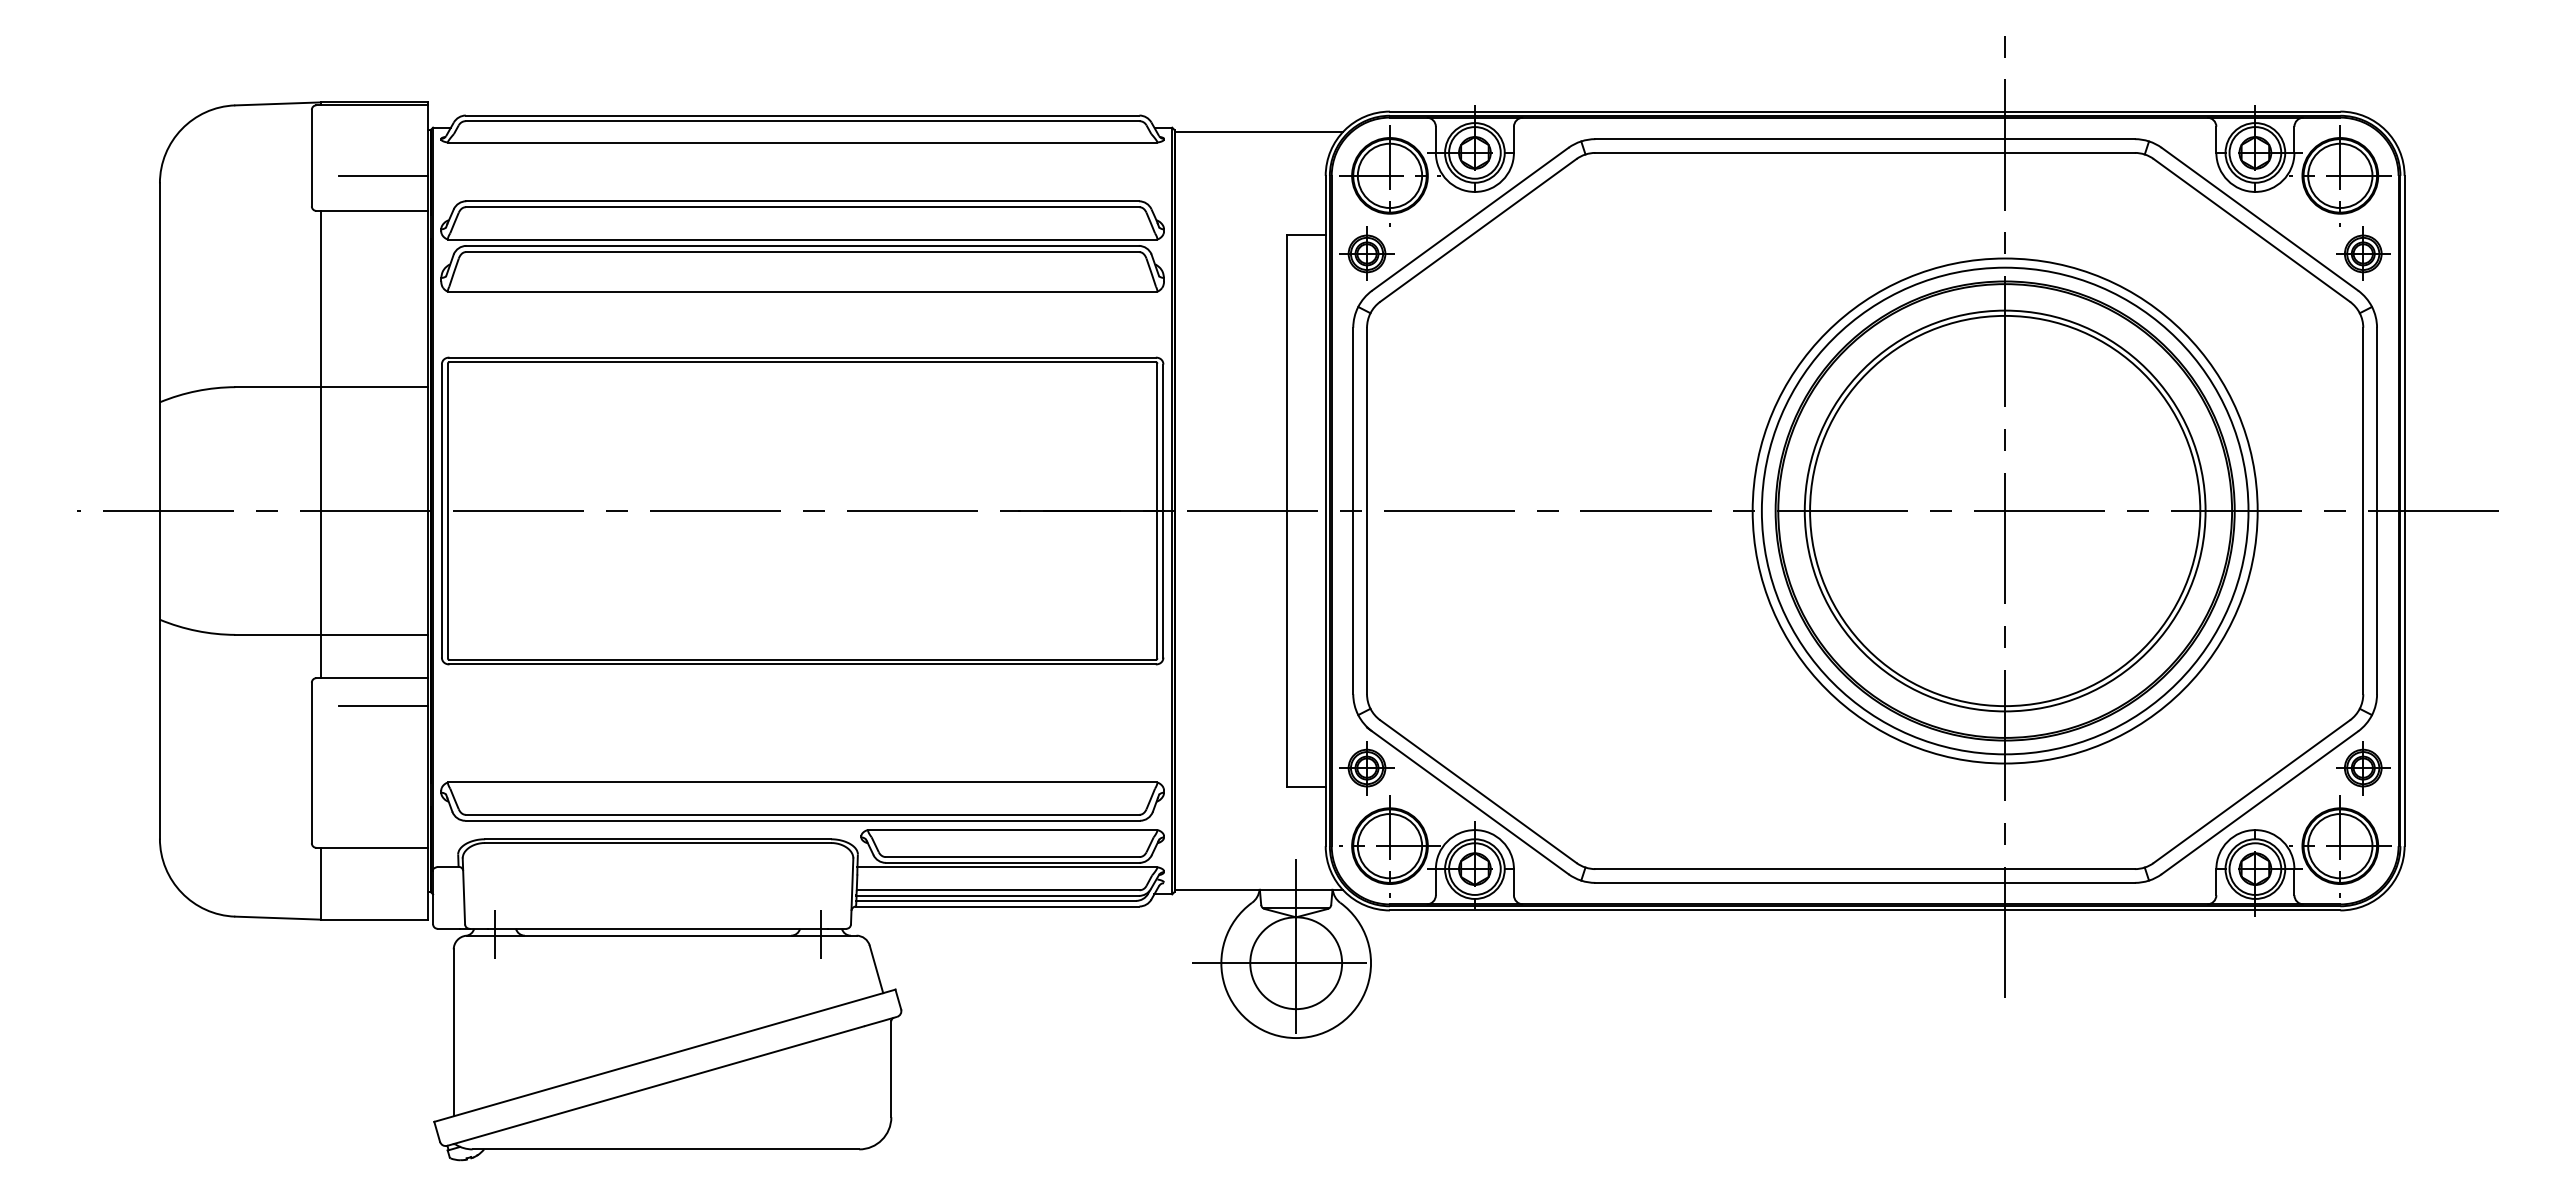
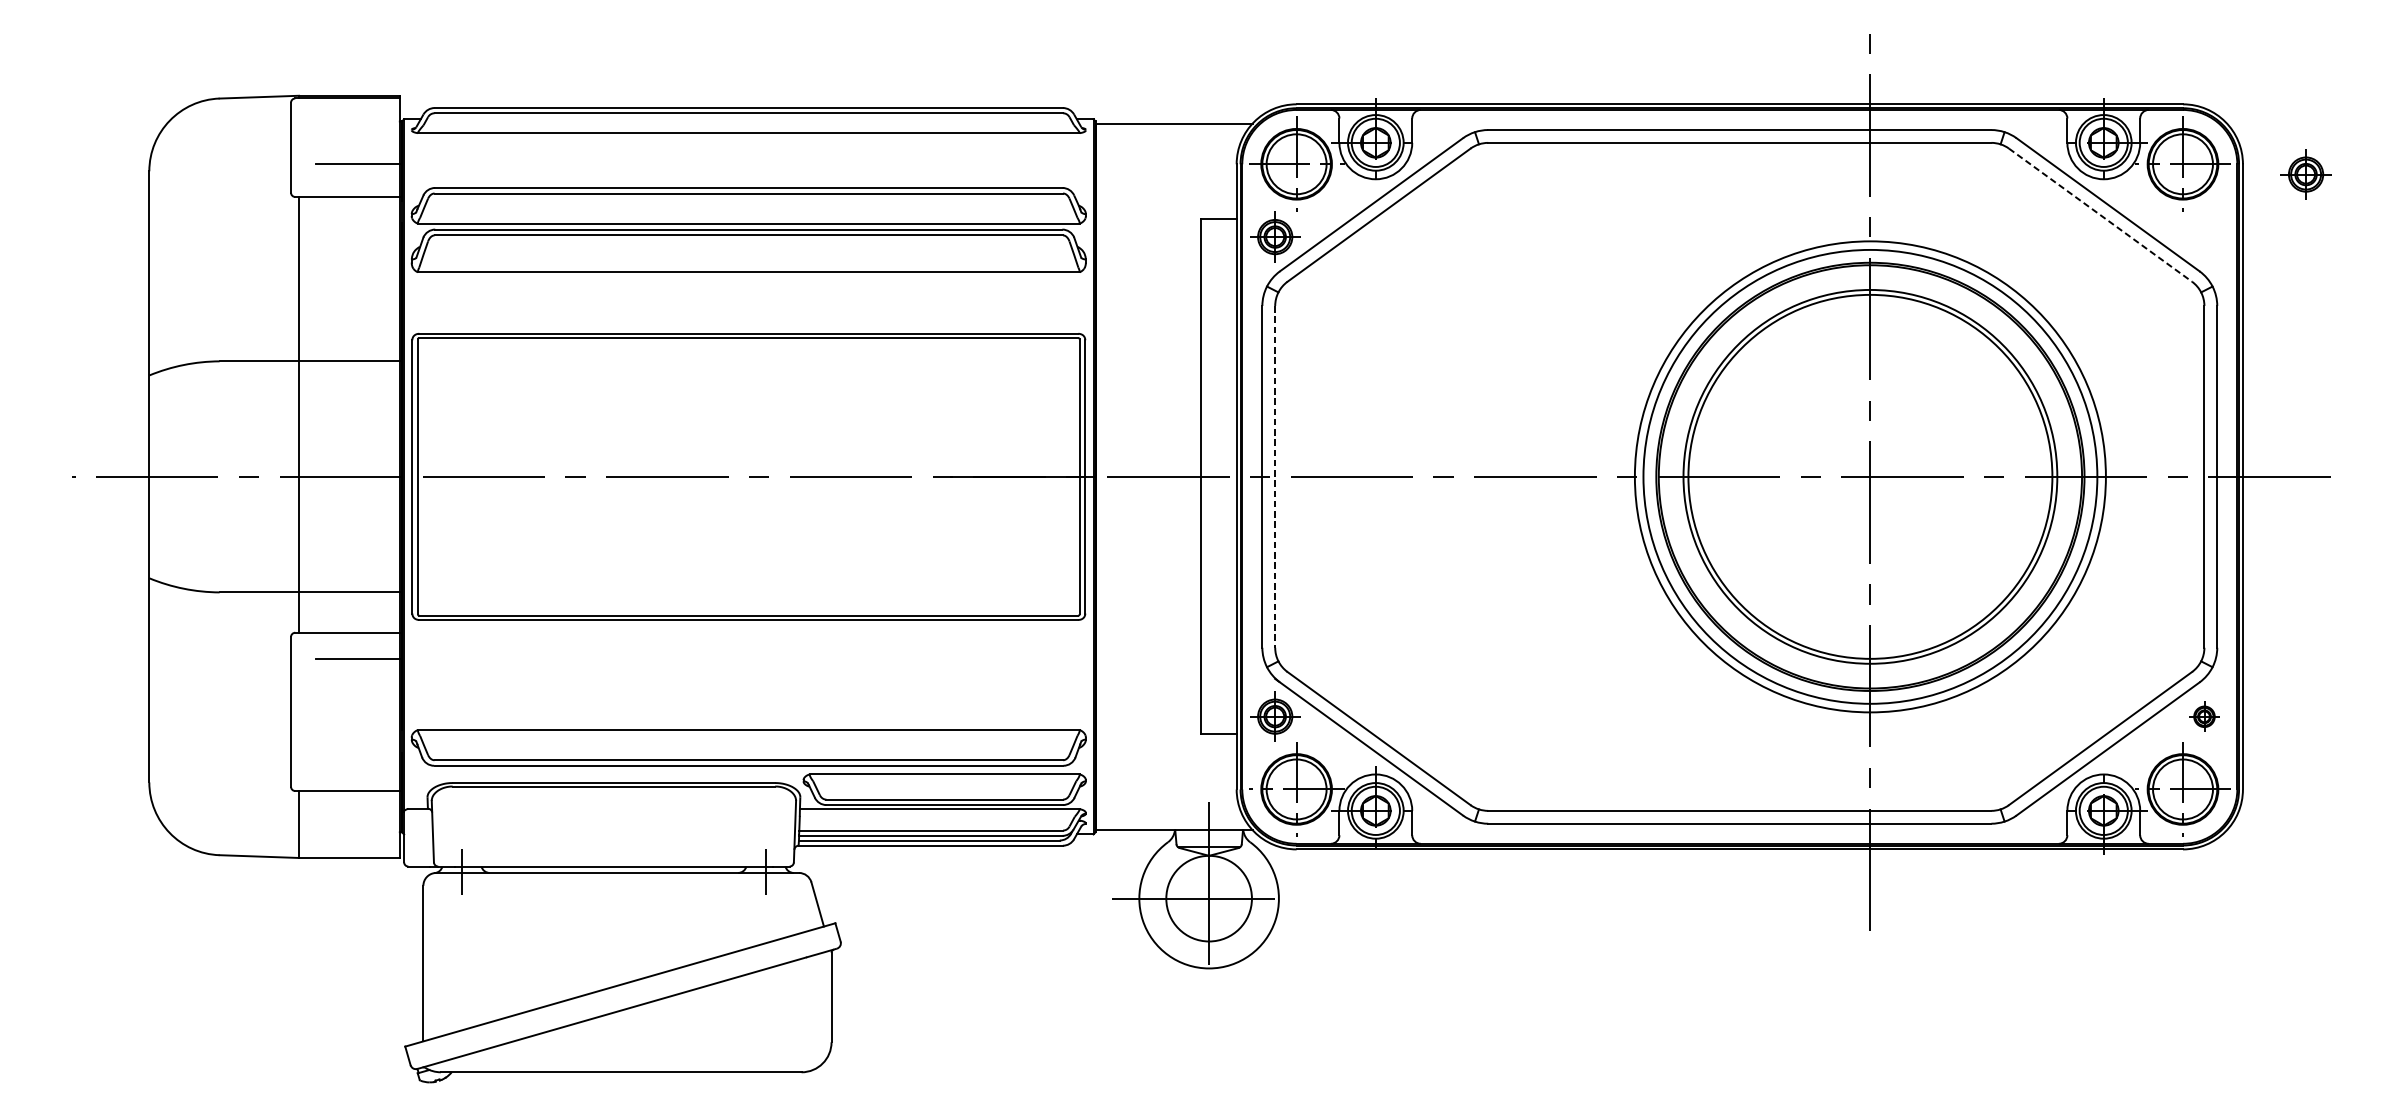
line: (2252, 230) -> (2101, 215), solid -> dashed
part: (2363, 253) -> (2306, 174), moved
line: (1367, 511) -> (1275, 477), solid -> dashed
part: (2363, 768) -> (2204, 717), size x0.6

